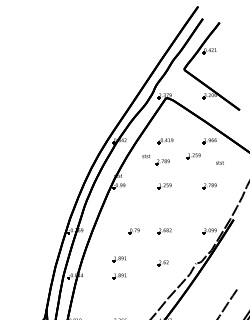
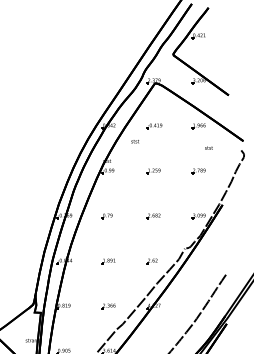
part: (193, 156) -> (182, 141), removed
part: (162, 162) -> (151, 147), removed
part: (133, 231) -> (106, 216), moved
part: (119, 259) -> (108, 244), removed
part: (162, 263) -> (151, 261), moved

